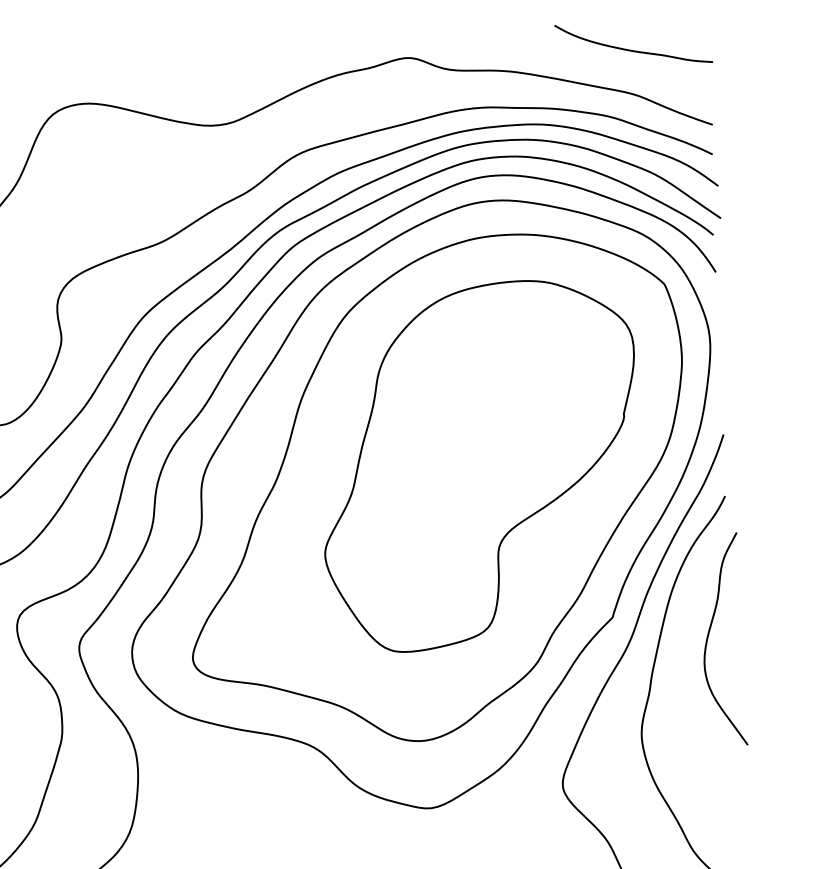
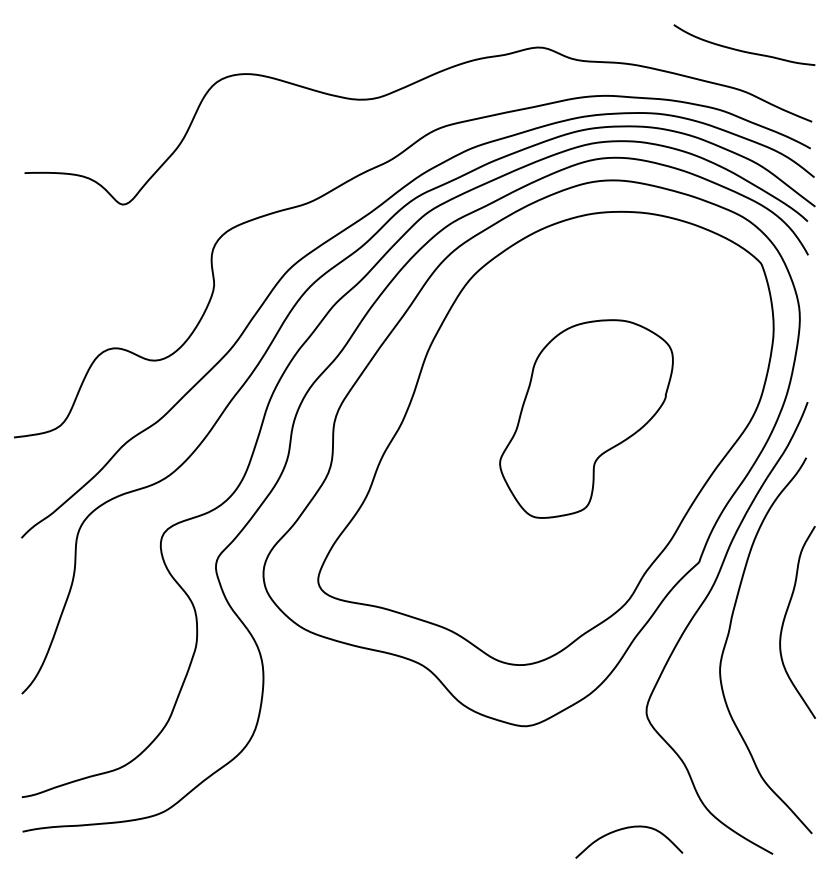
part: (480, 465) -> (586, 418), size x0.6
curve: (709, 636) -> (785, 618), moved

